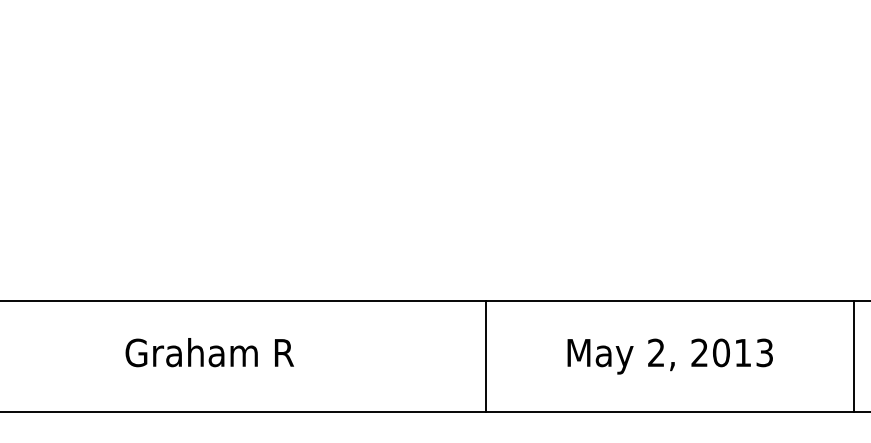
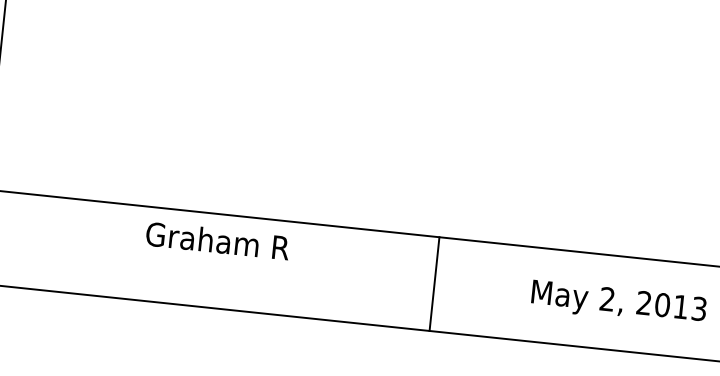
text: (209, 352) -> (217, 240), moved
line: (485, 356) -> (434, 284), moved
text: (669, 356) -> (618, 303), moved

